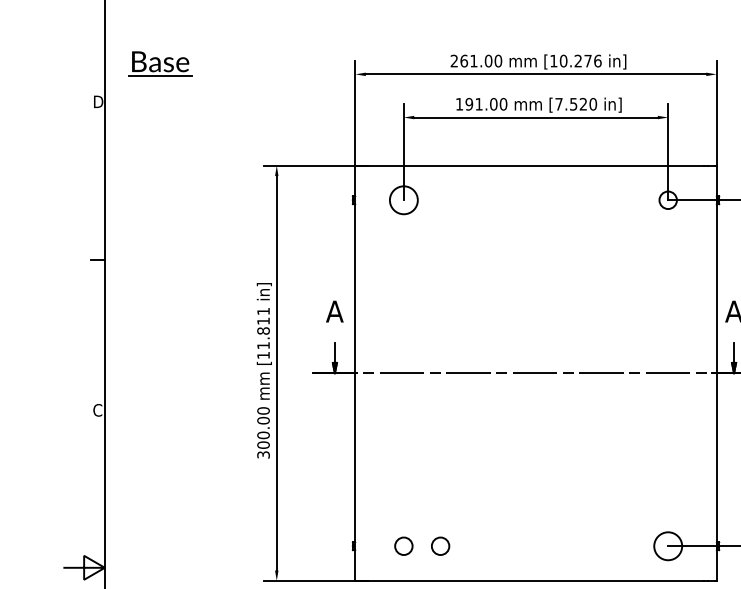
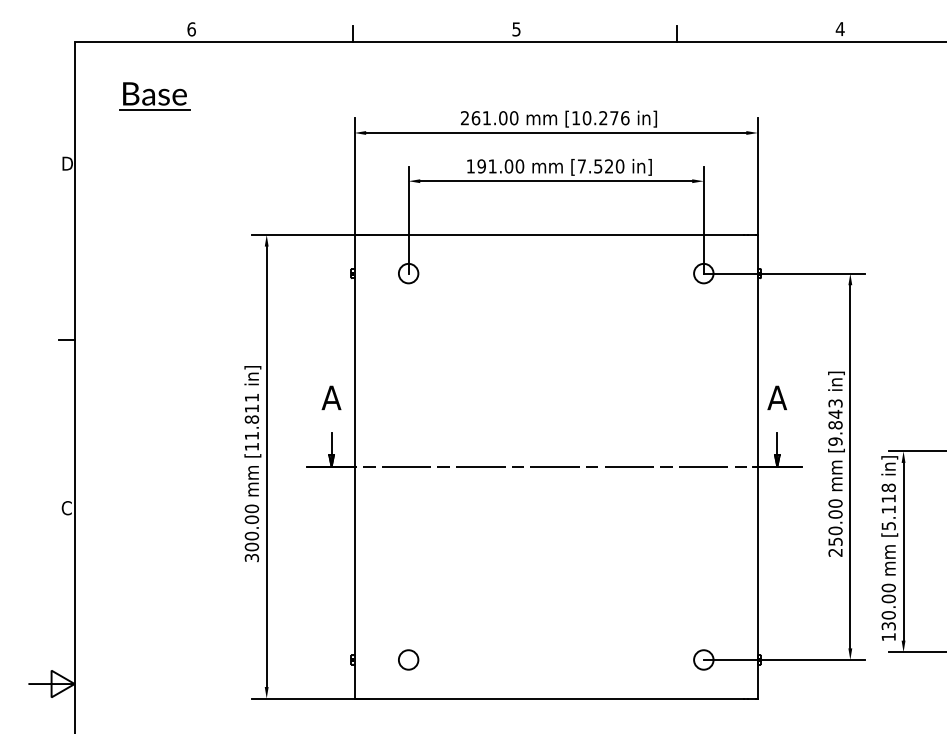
part: (160, 64) -> (154, 96), moved
circle: (403, 200) -> (408, 273), size x0.62
circle: (440, 545) -> (449, 659), removed
circle: (667, 545) -> (703, 659), size x0.62

